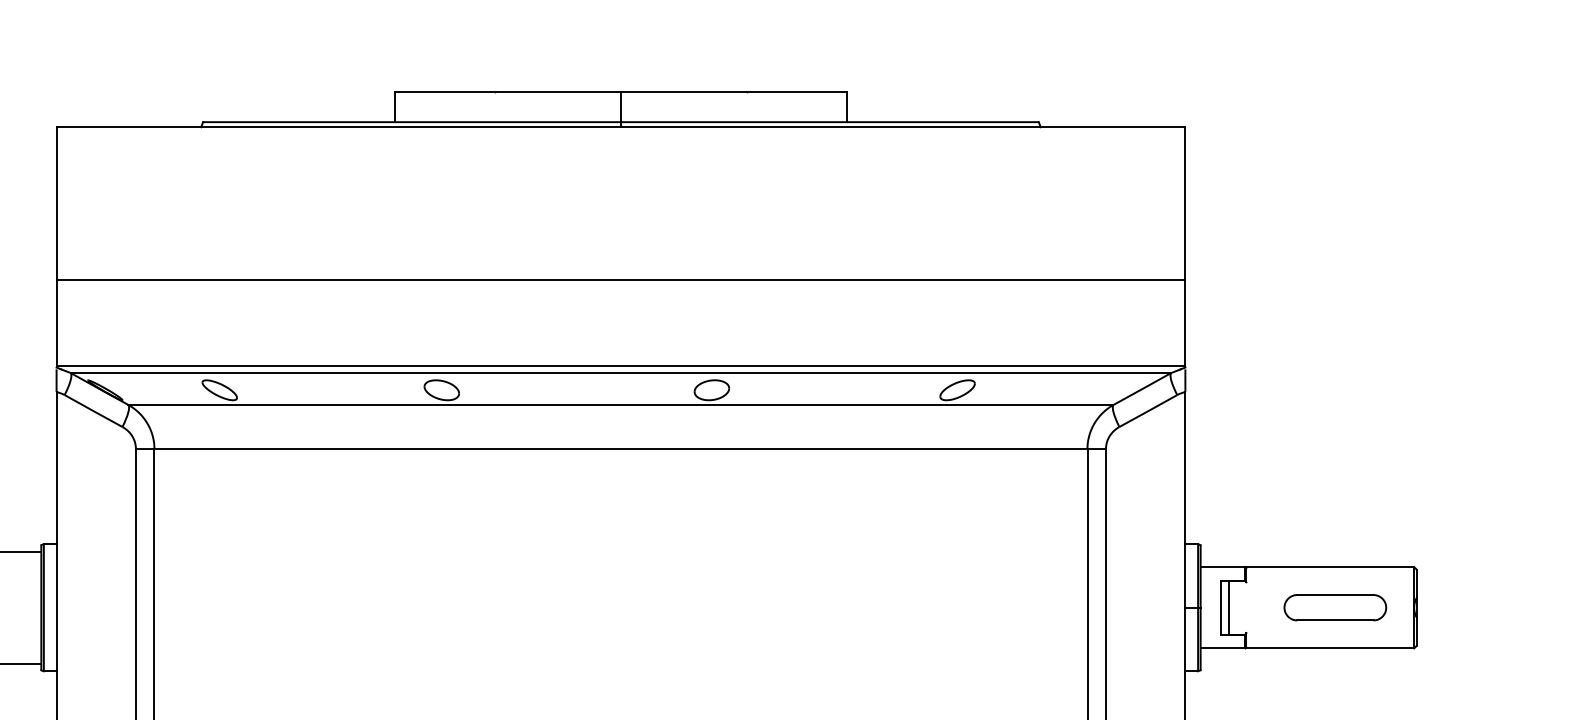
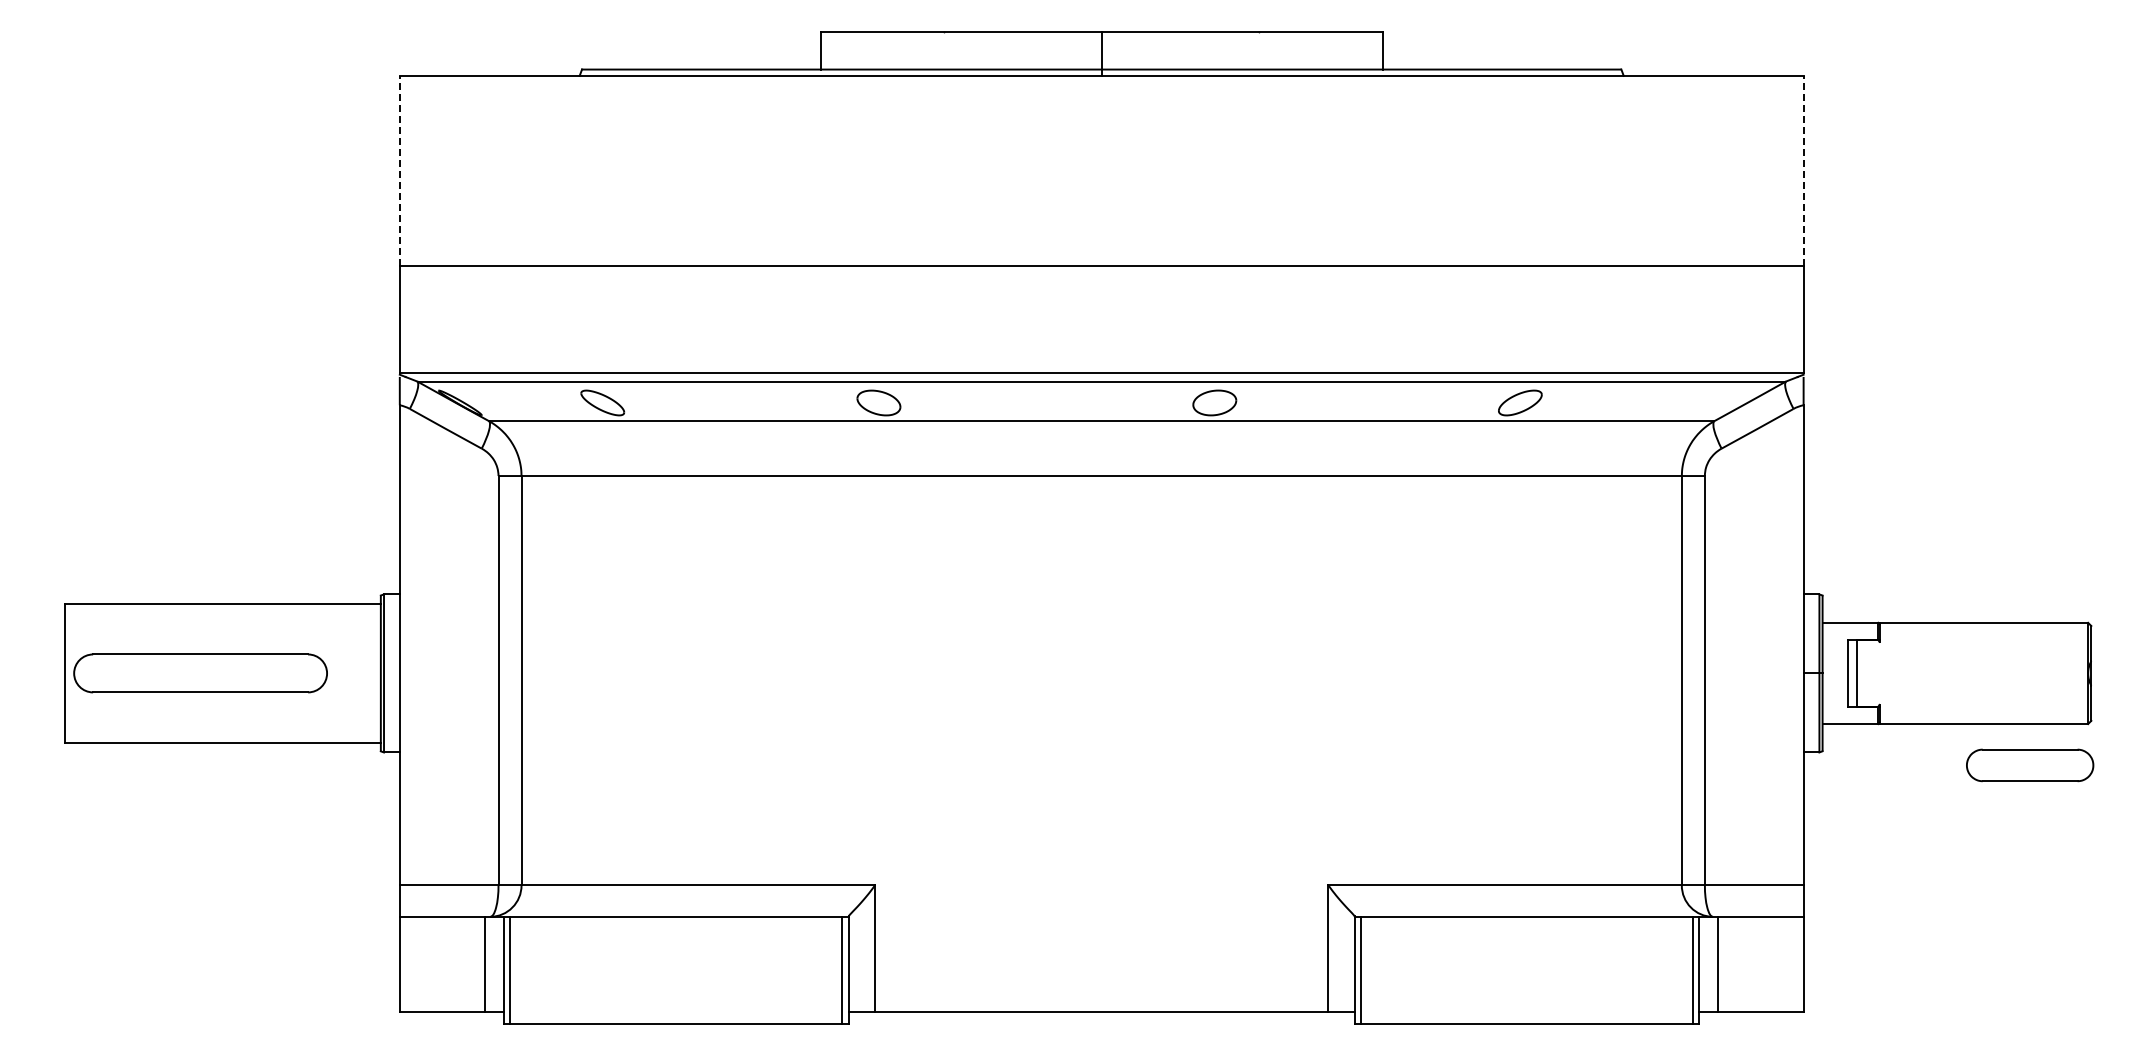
line: (56, 203) -> (399, 170), solid -> dashed
line: (1185, 203) -> (1803, 170), solid -> dashed
part: (1335, 607) -> (2030, 765), moved

